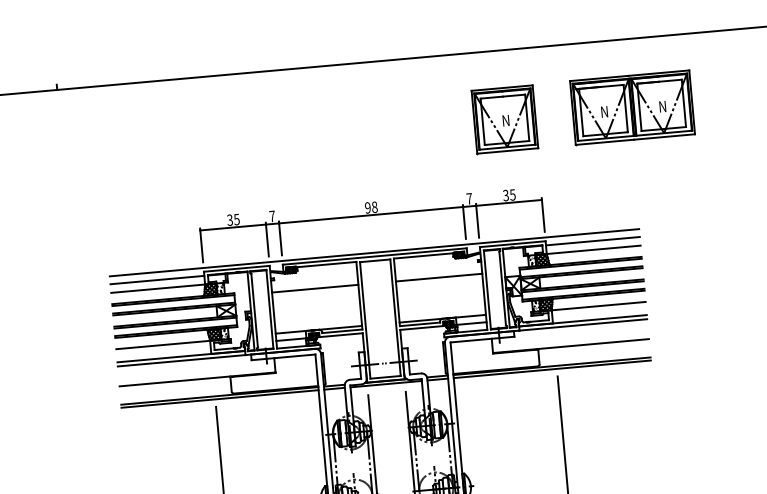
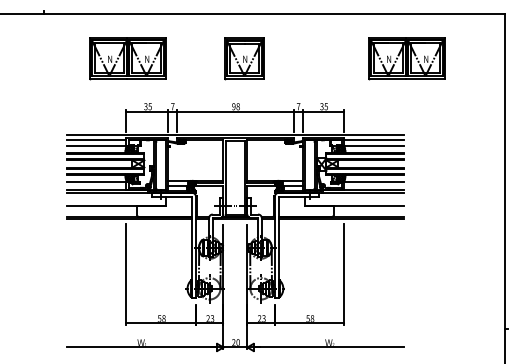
part: (504, 119) -> (244, 58), moved
part: (194, 147) -> (127, 58), added
line: (438, 277) -> (274, 154), removed
line: (314, 288) -> (195, 154), removed

